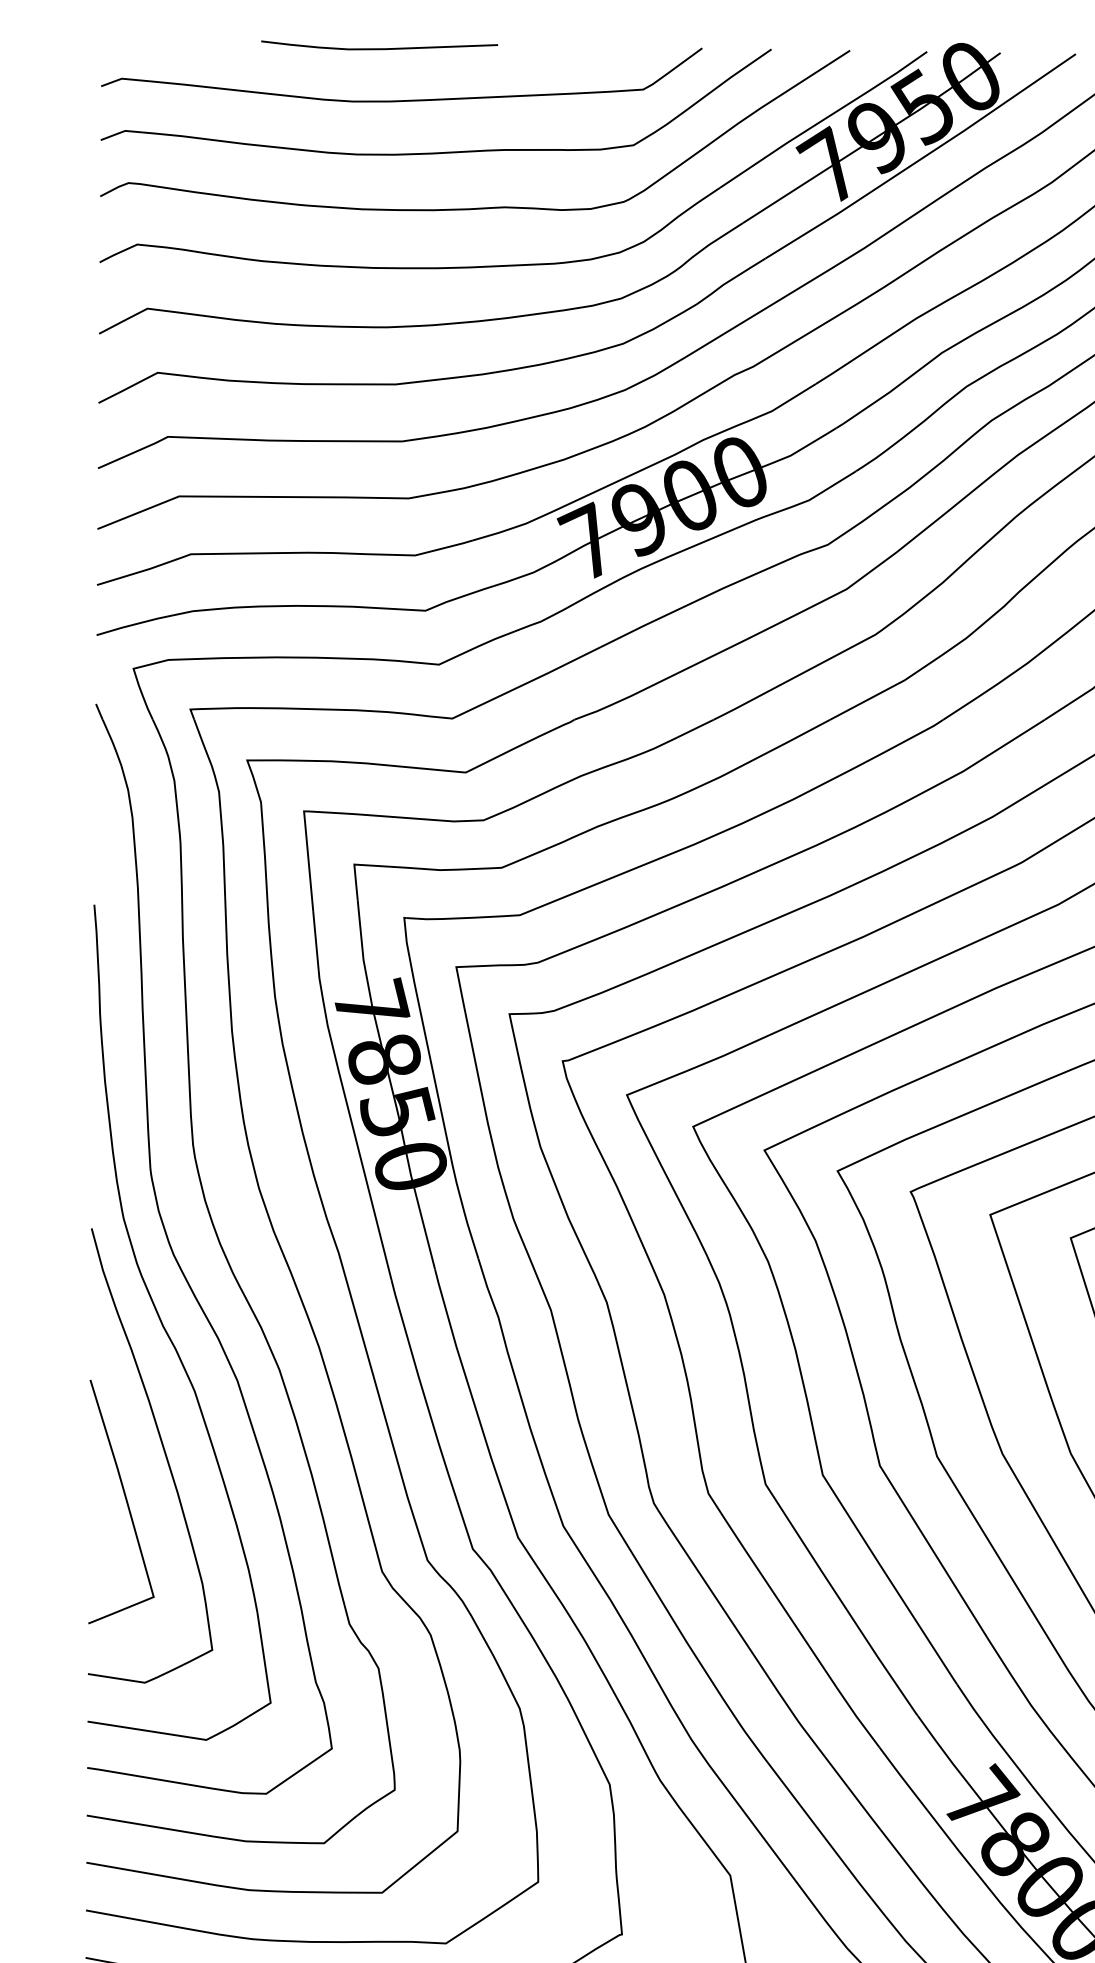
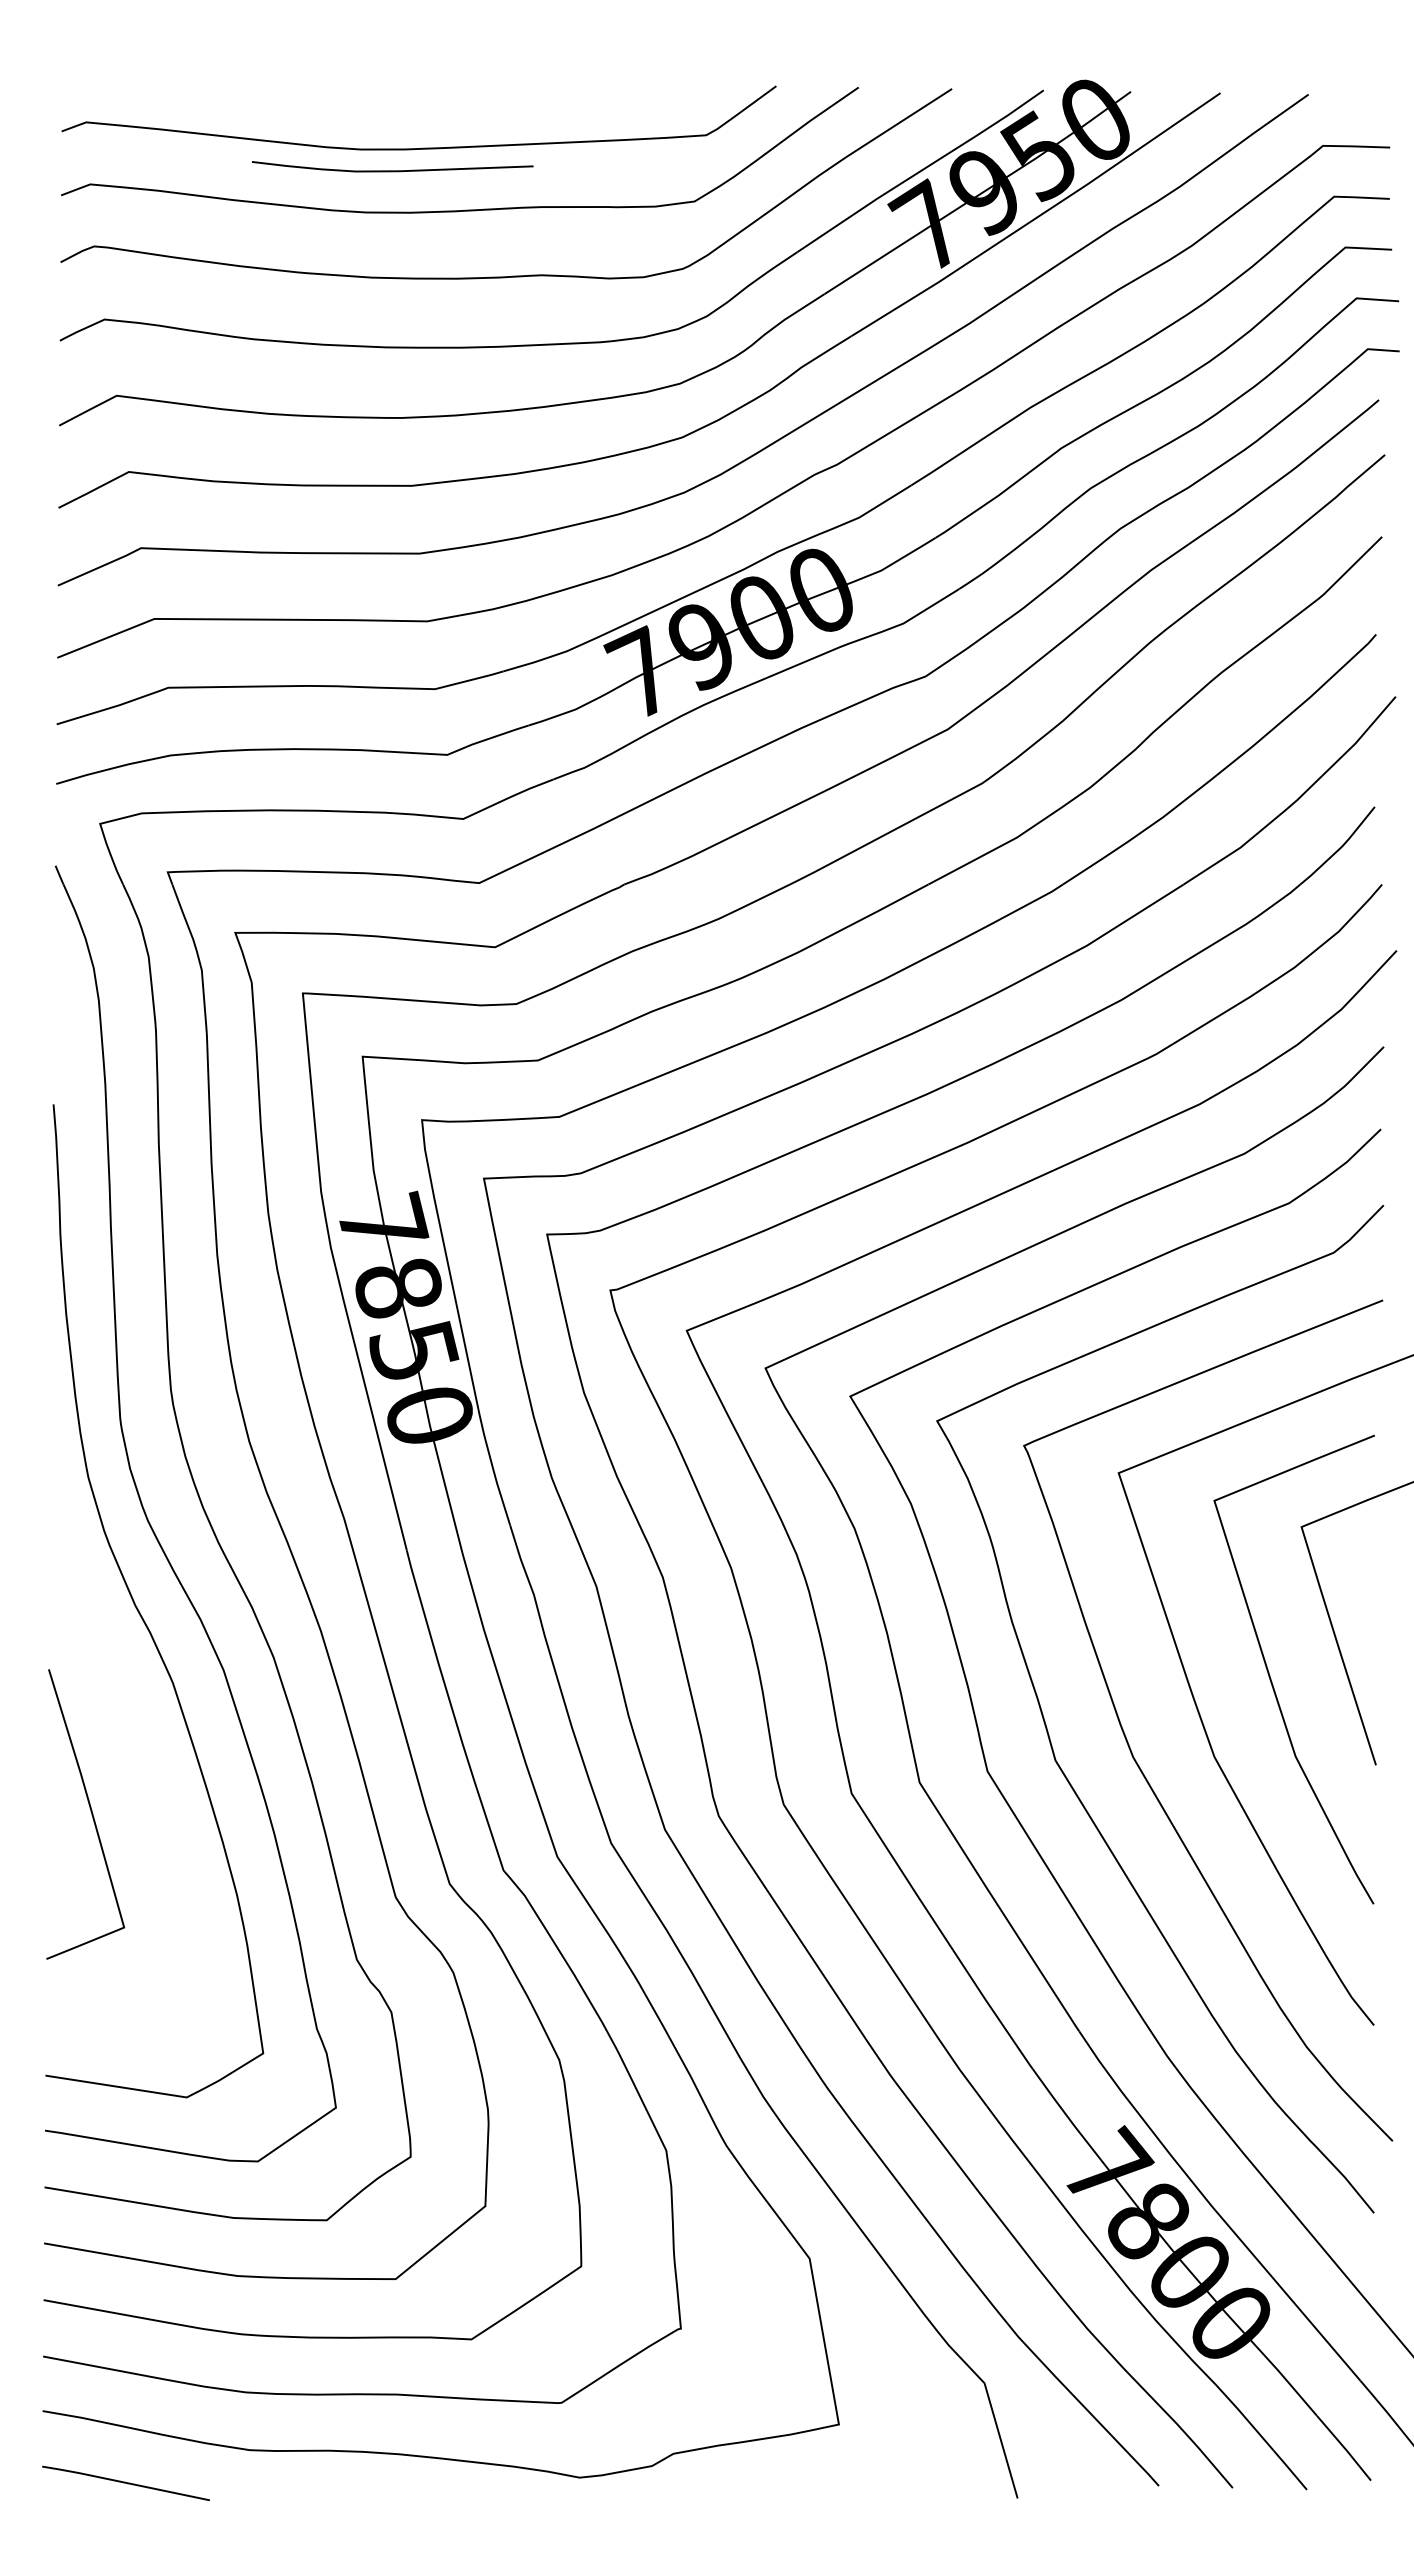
curve: (379, 48) -> (392, 170), moved
curve: (164, 1452) -> (136, 1755), removed

